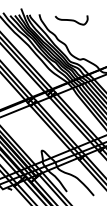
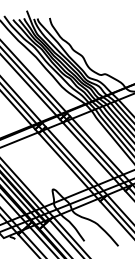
curve: (71, 20) -> (90, 25), removed

